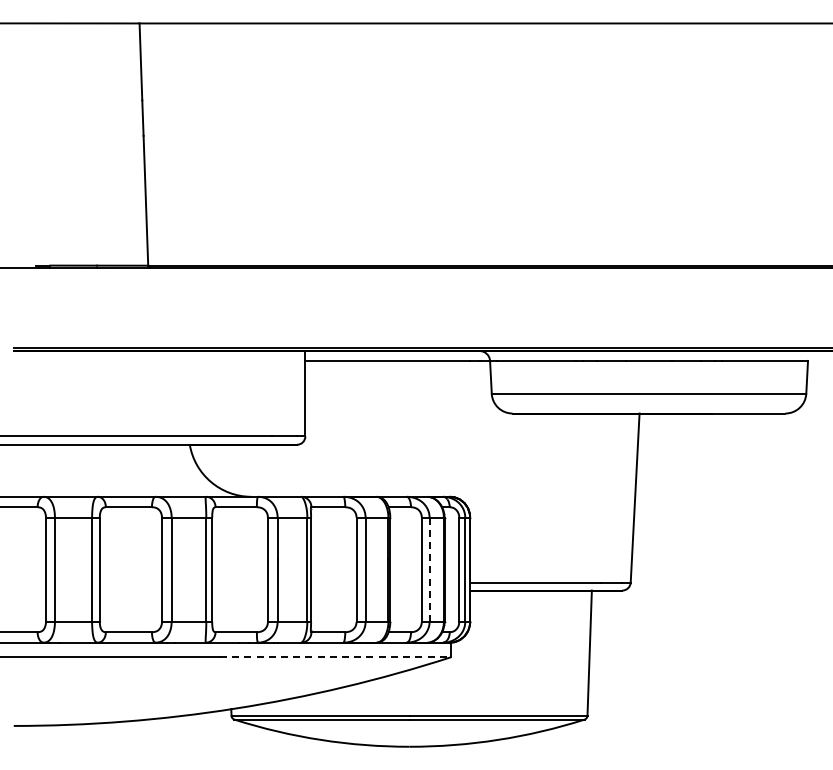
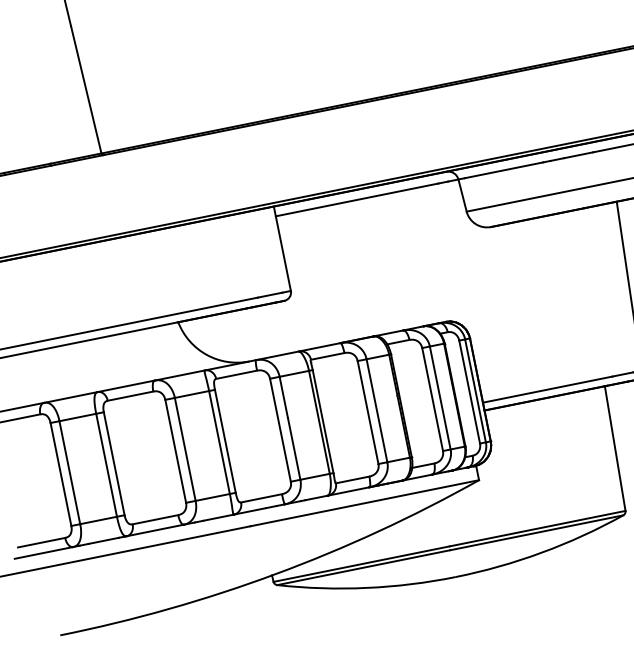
line: (429, 570) -> (440, 398), dashed -> solid
line: (335, 657) -> (364, 503), dashed -> solid

